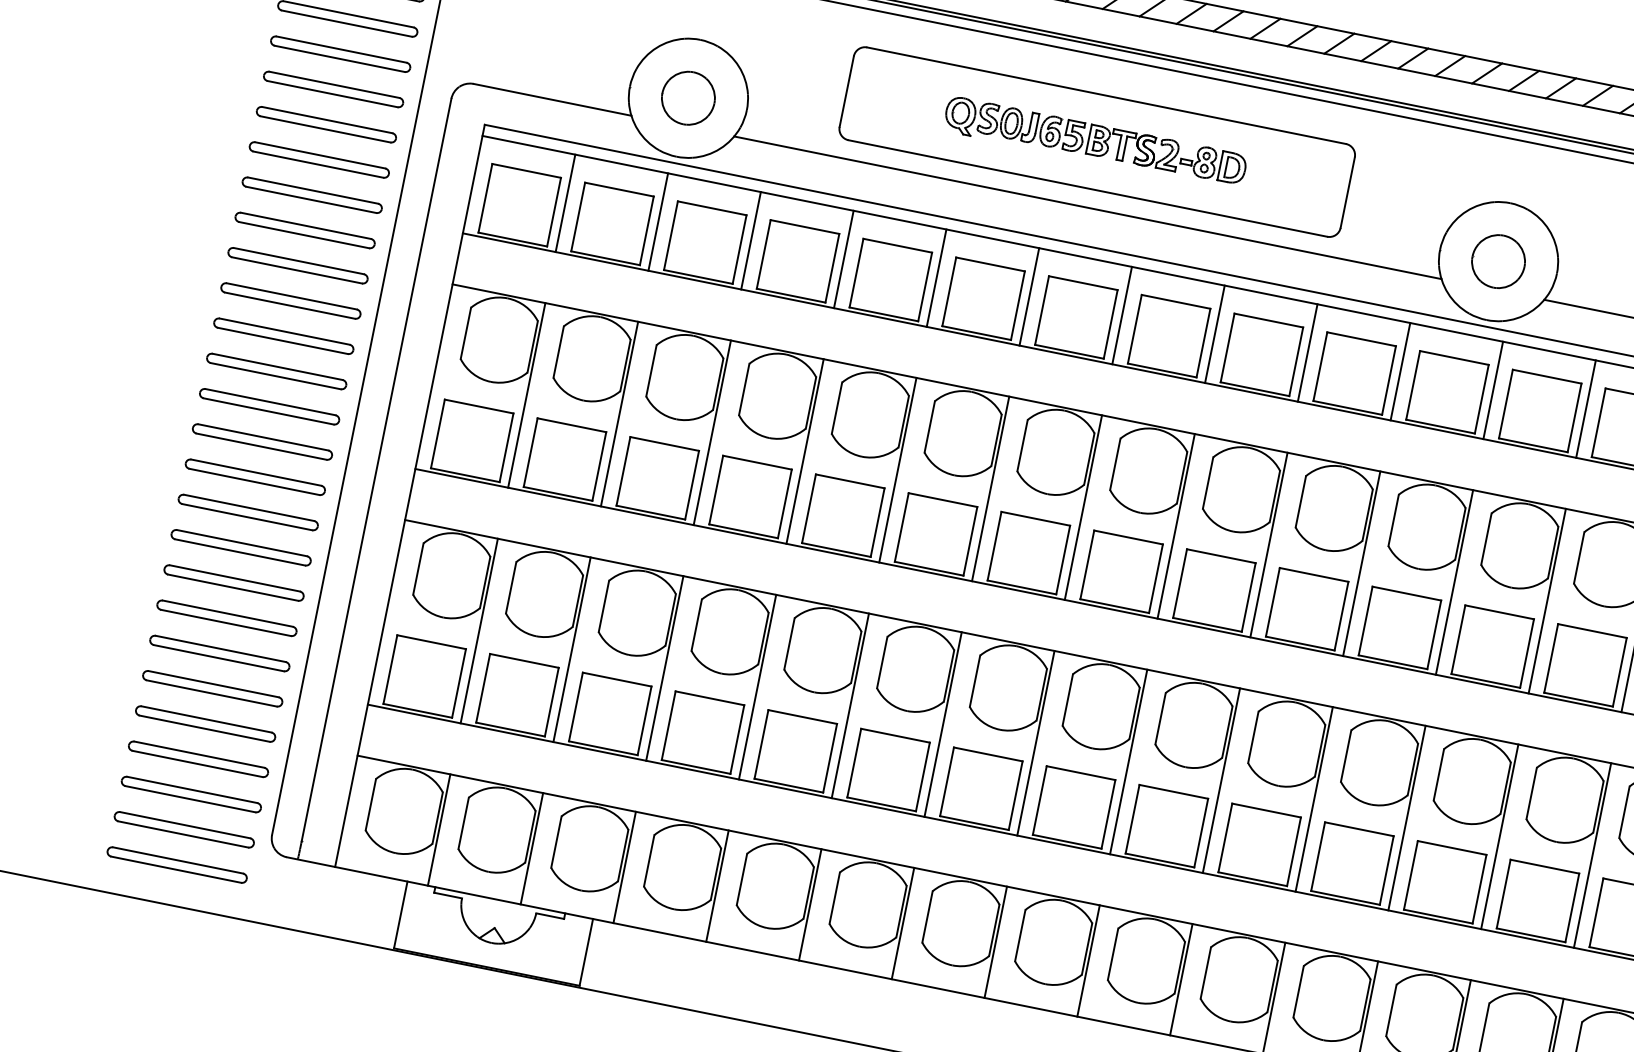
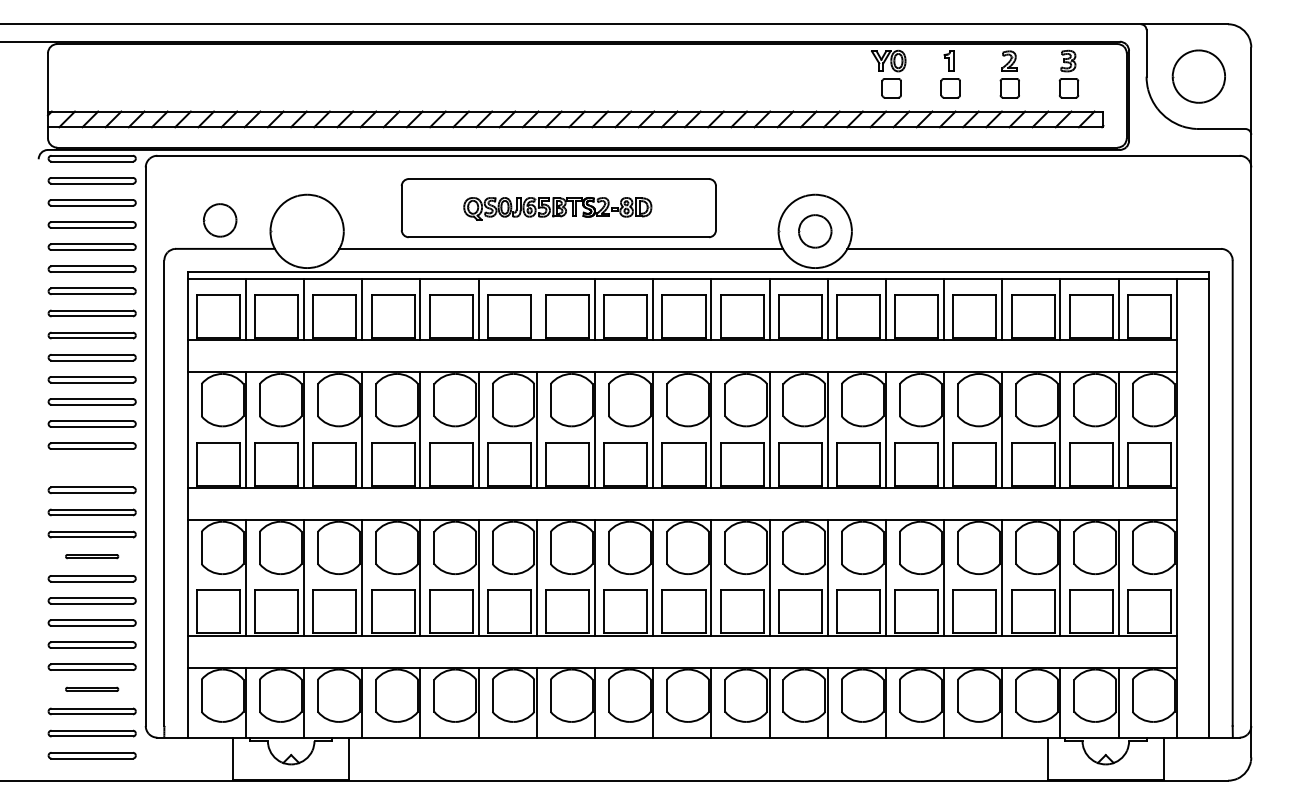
part: (688, 98) -> (220, 220), moved
line: (1028, 296) -> (536, 309), removed
part: (268, 405) -> (91, 467), removed
part: (240, 547) -> (91, 556), size x0.6
part: (197, 759) -> (91, 689), size x0.6

